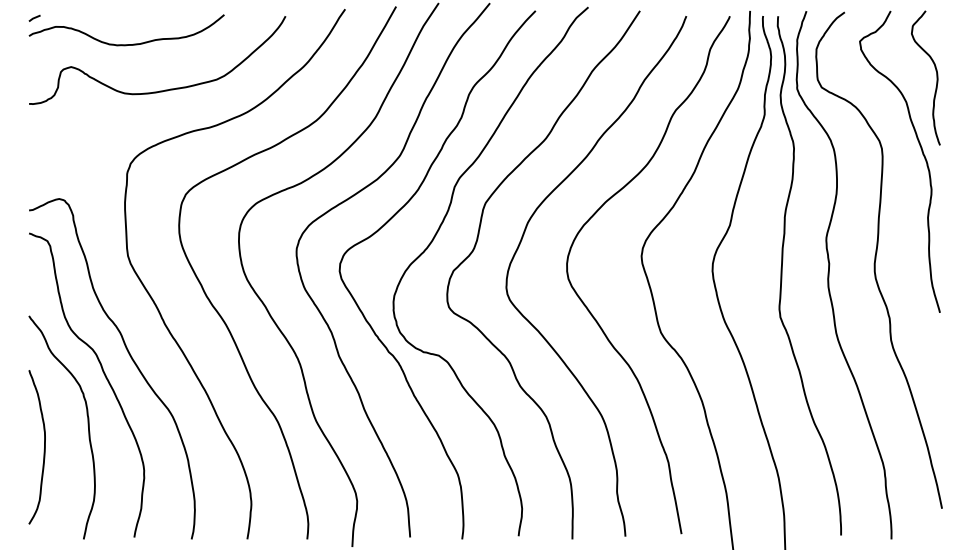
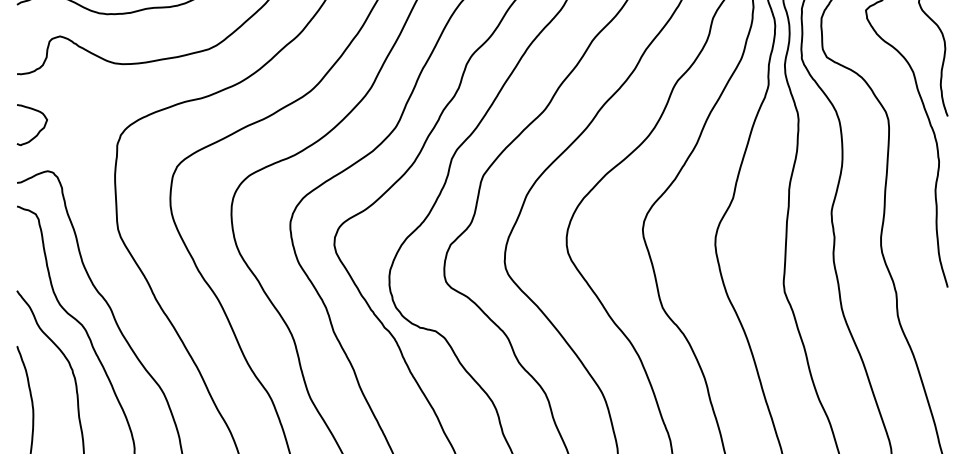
curve: (50, 159) -> (38, 130), added

